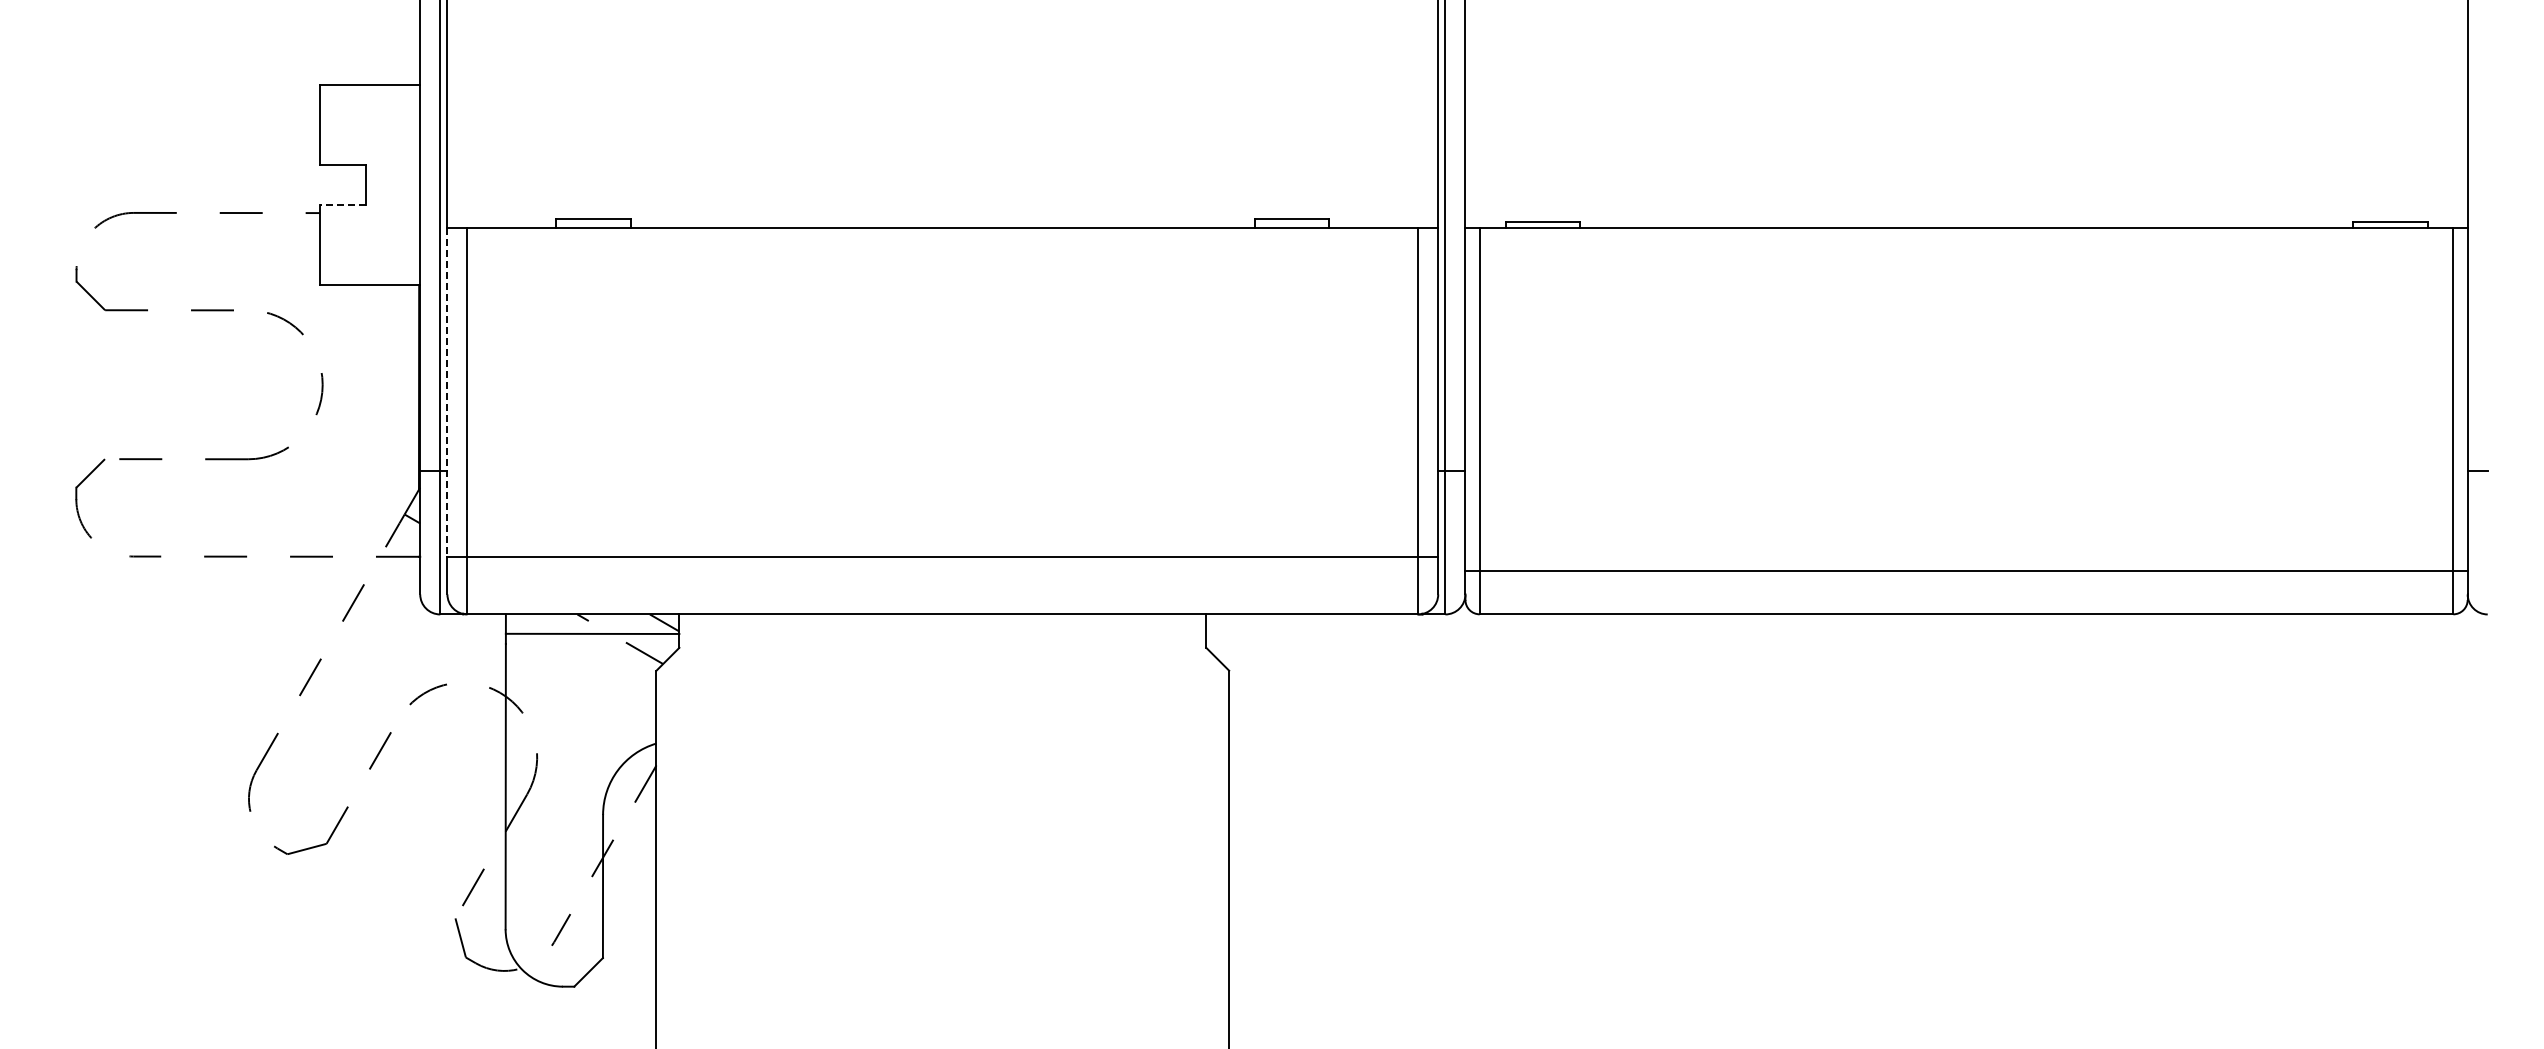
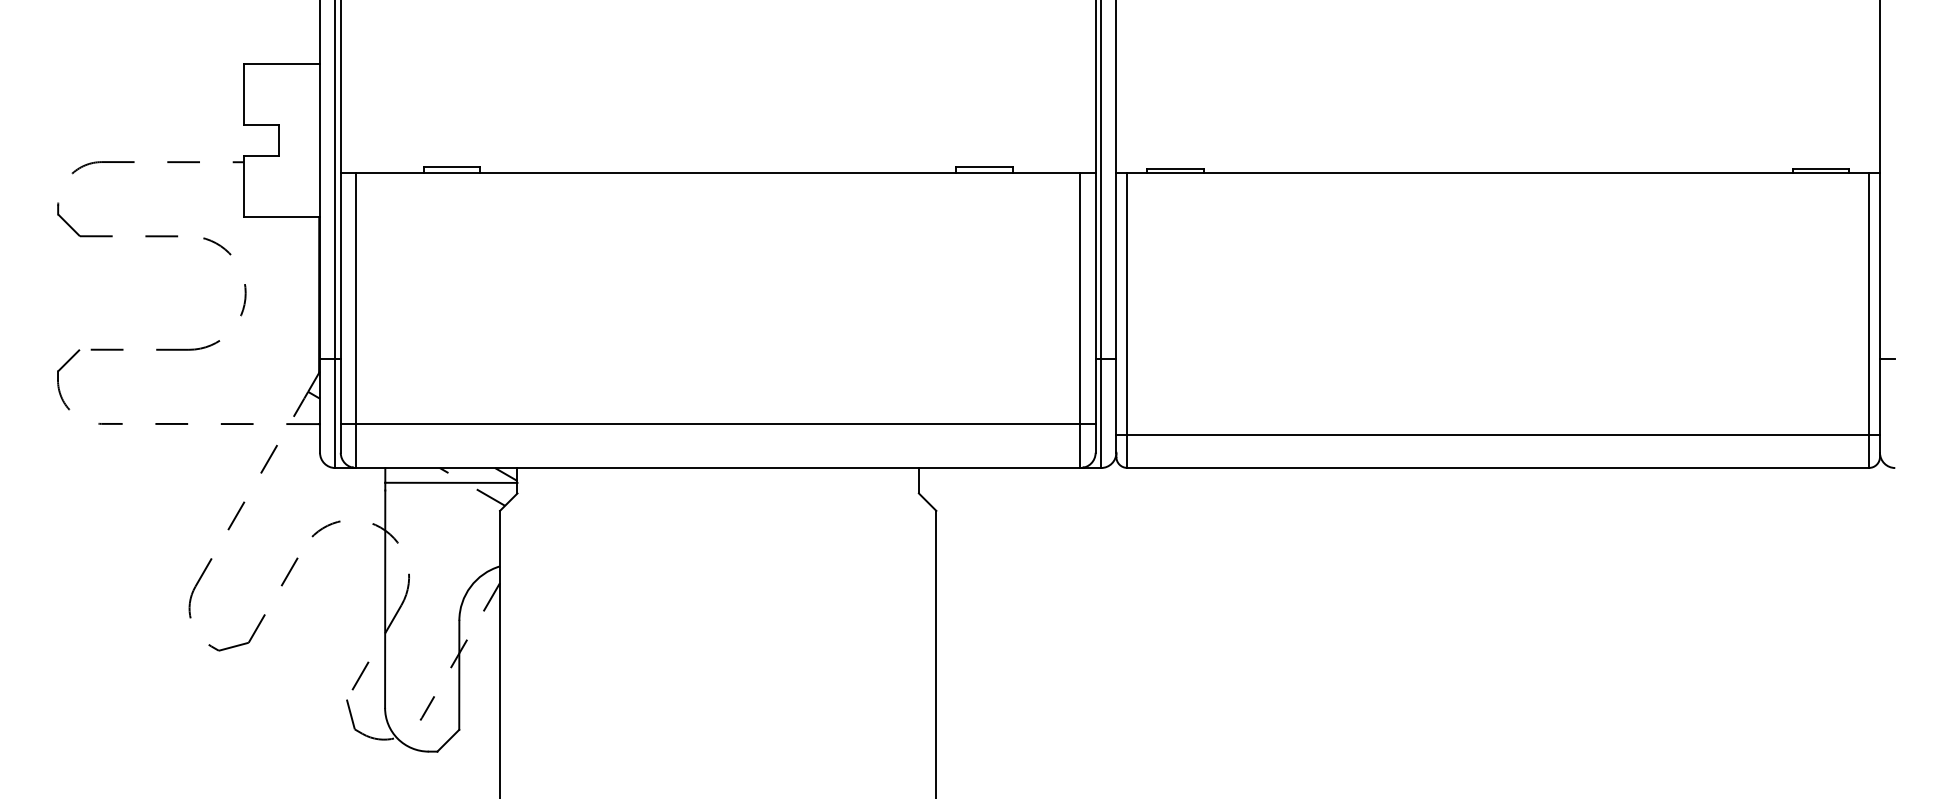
line: (342, 204) -> (260, 155), dashed -> solid
line: (447, 392) -> (340, 298), dashed -> solid

